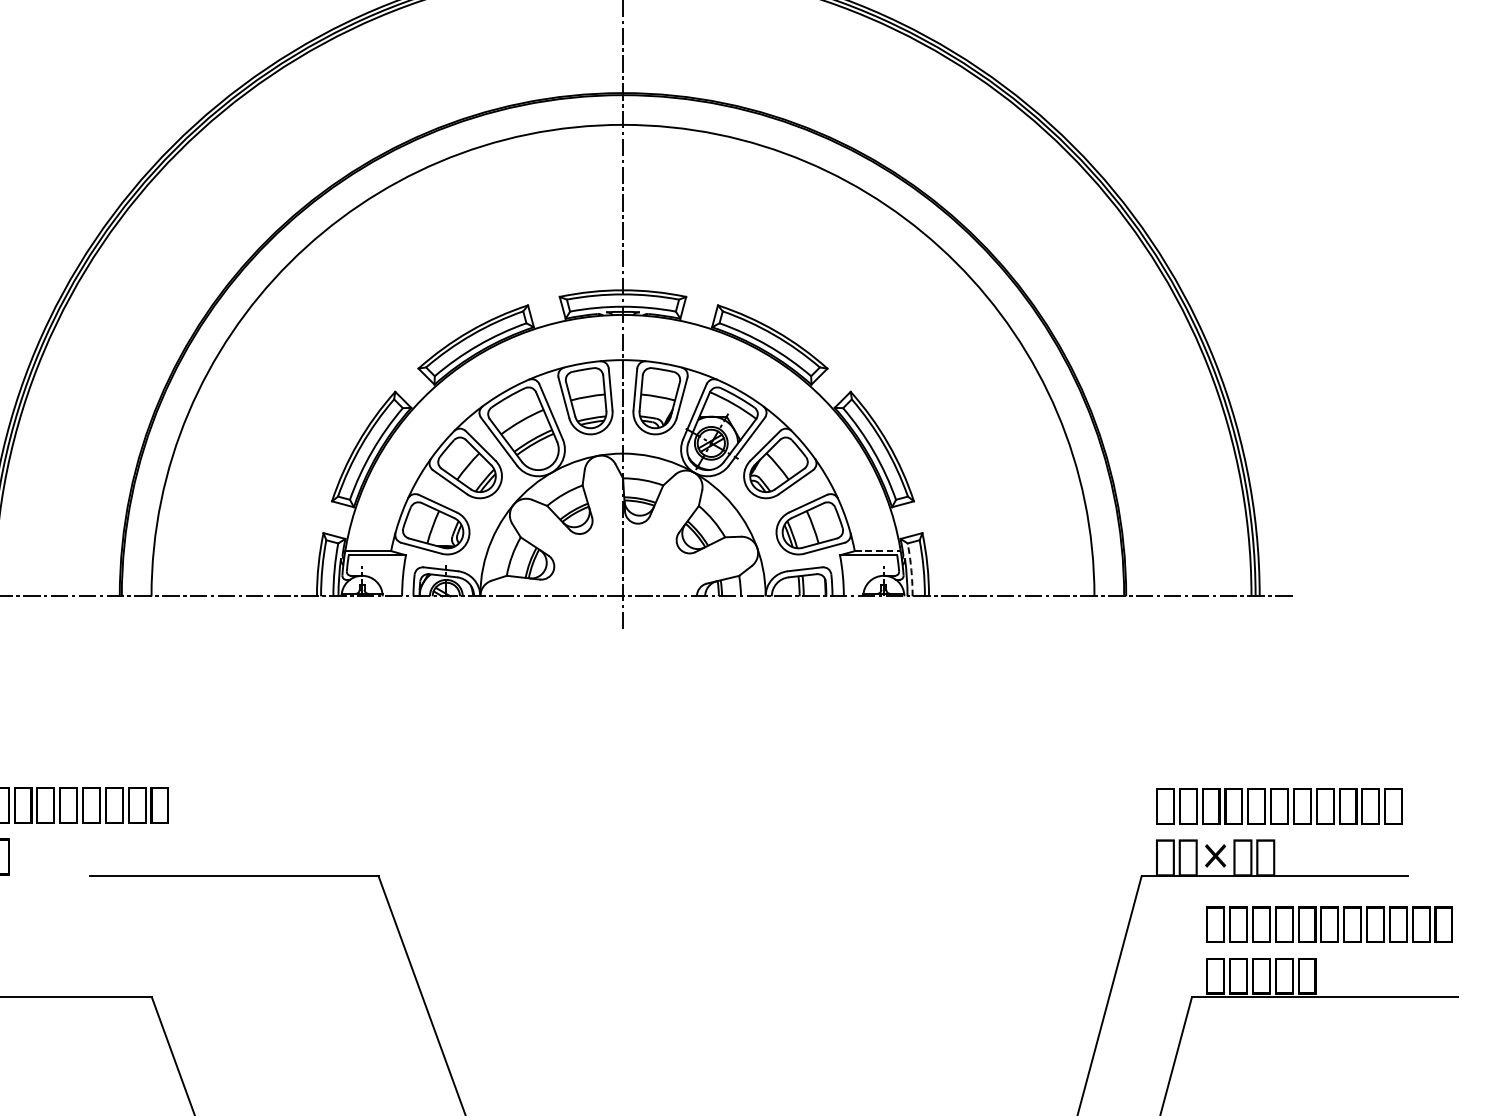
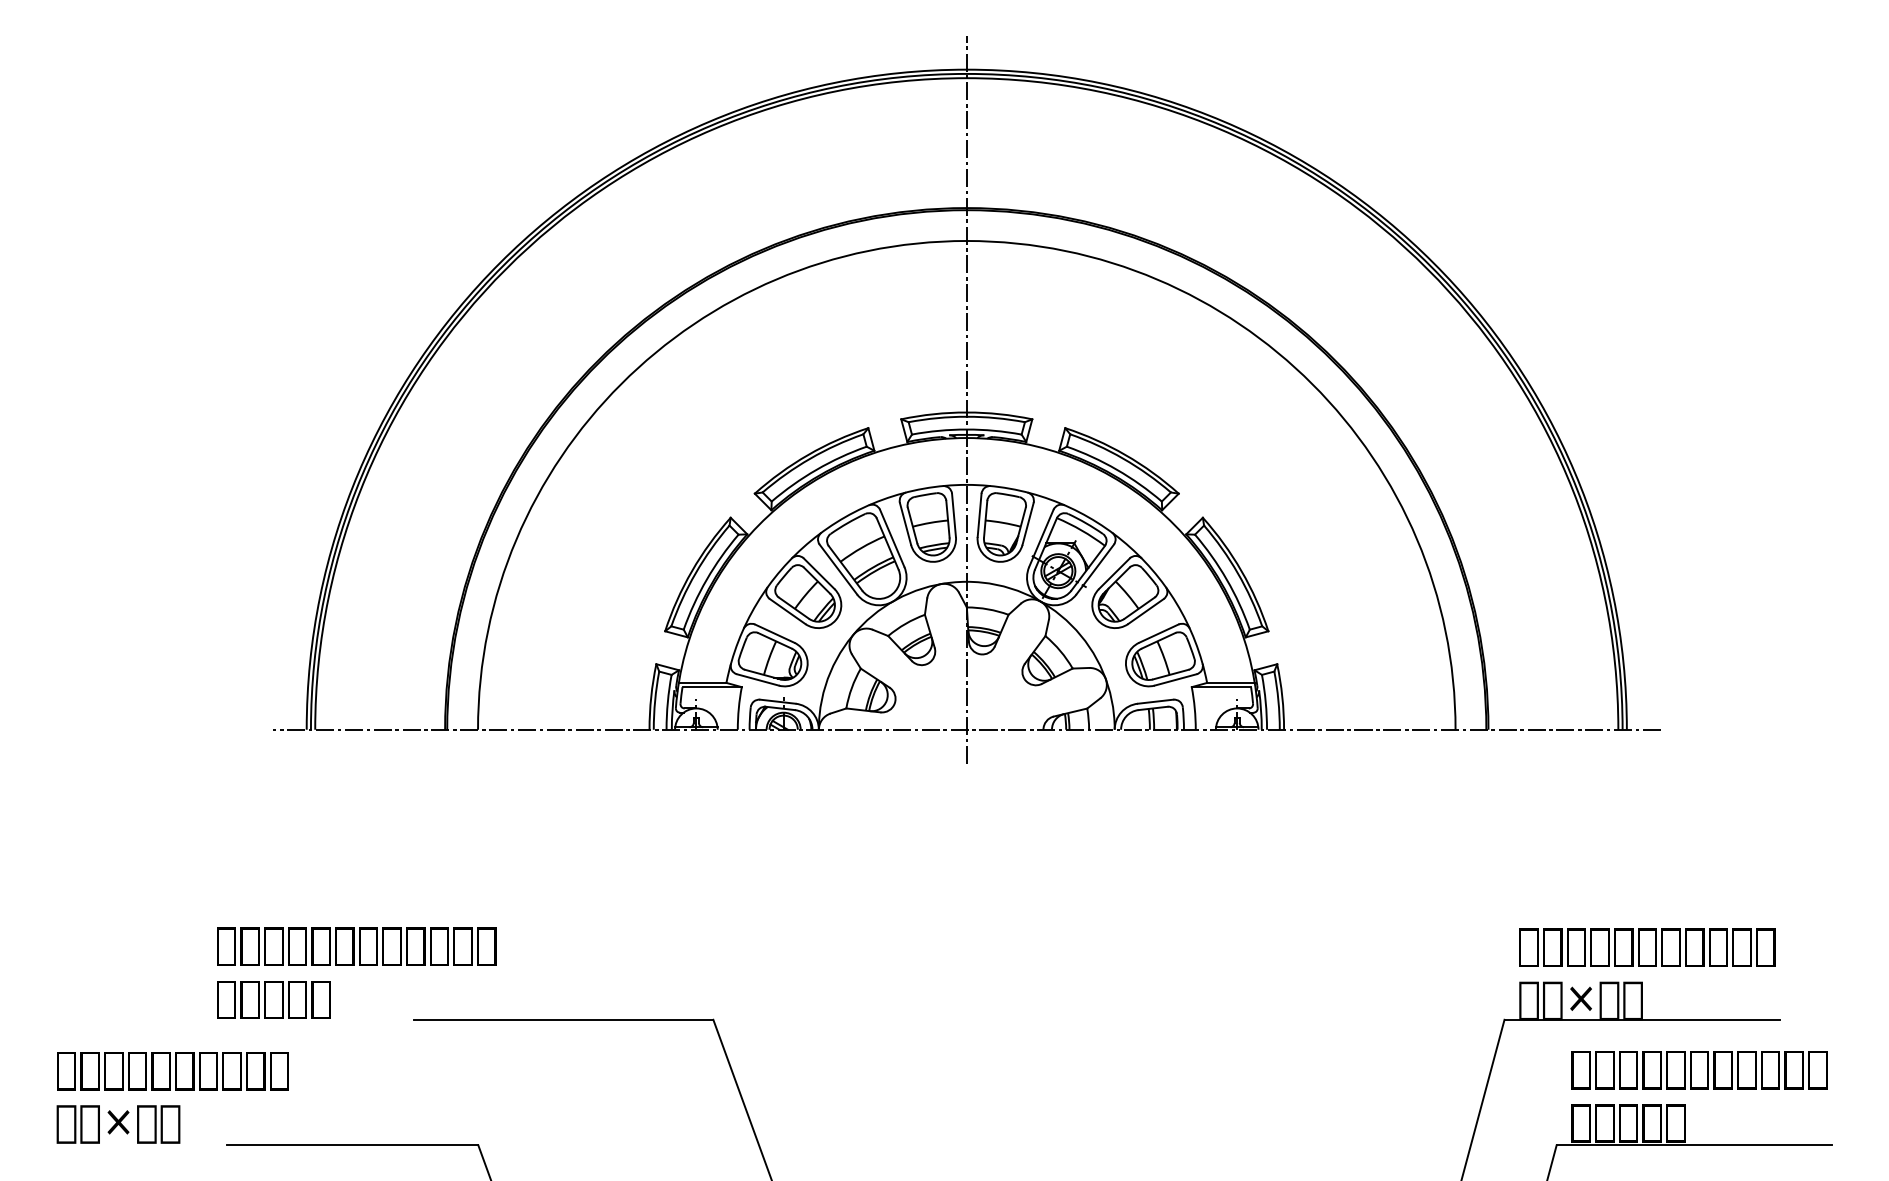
line: (877, 550) -> (1230, 682), dashed -> solid
arc: (911, 570) -> (1265, 702), dashed -> solid

